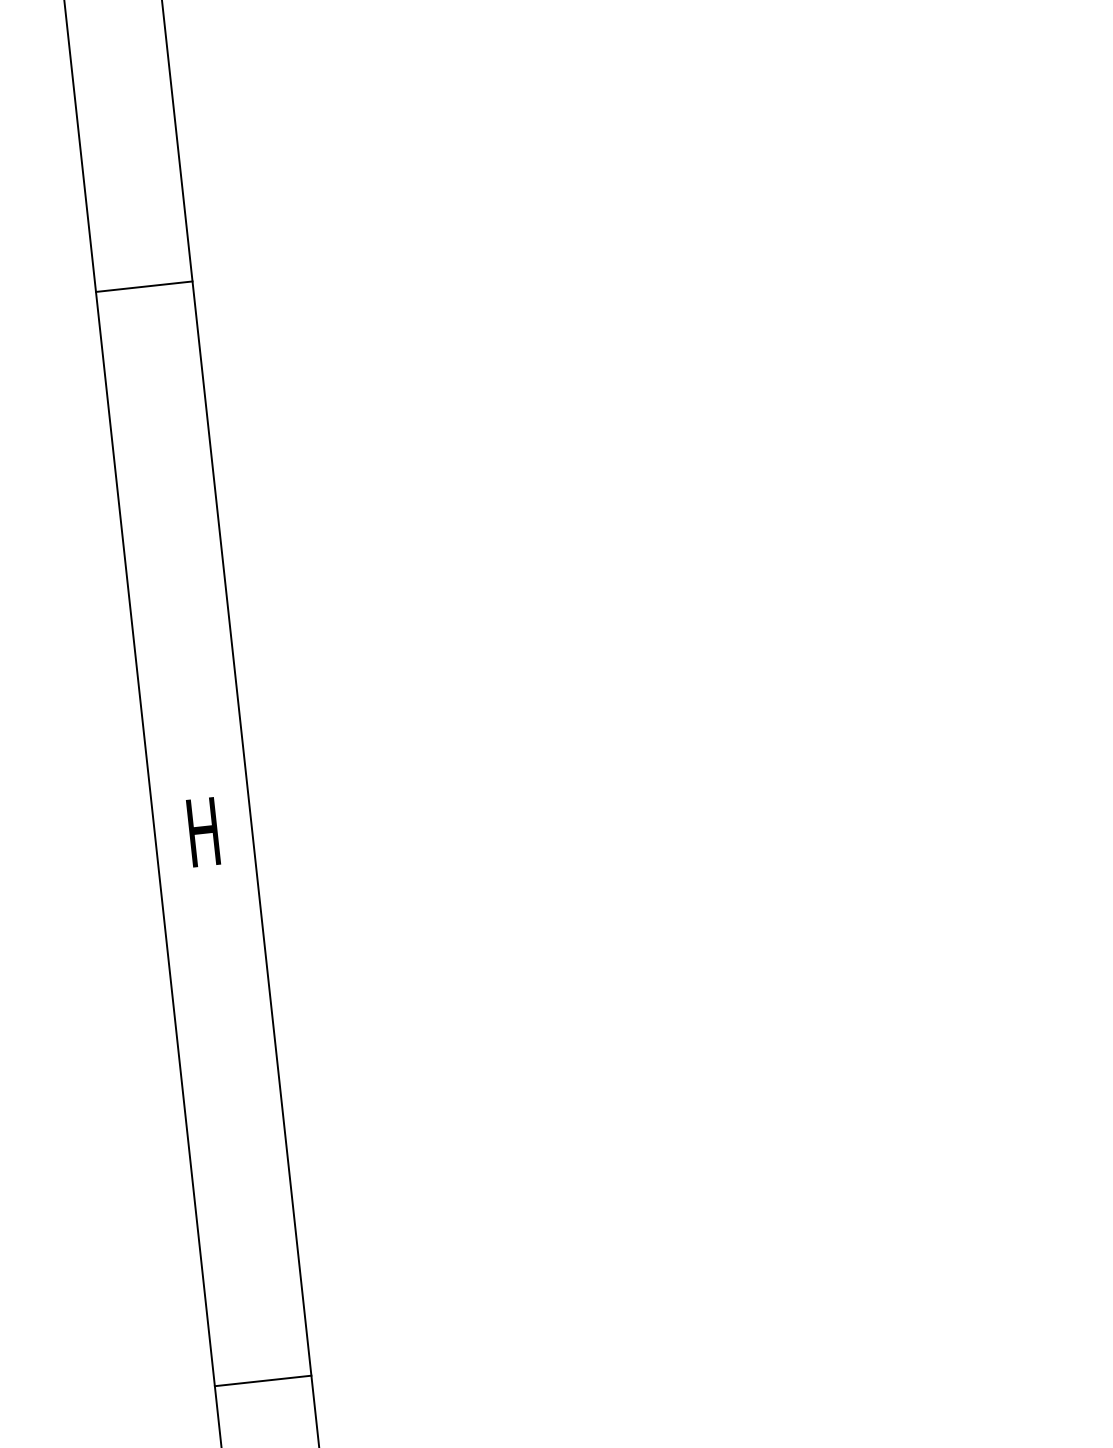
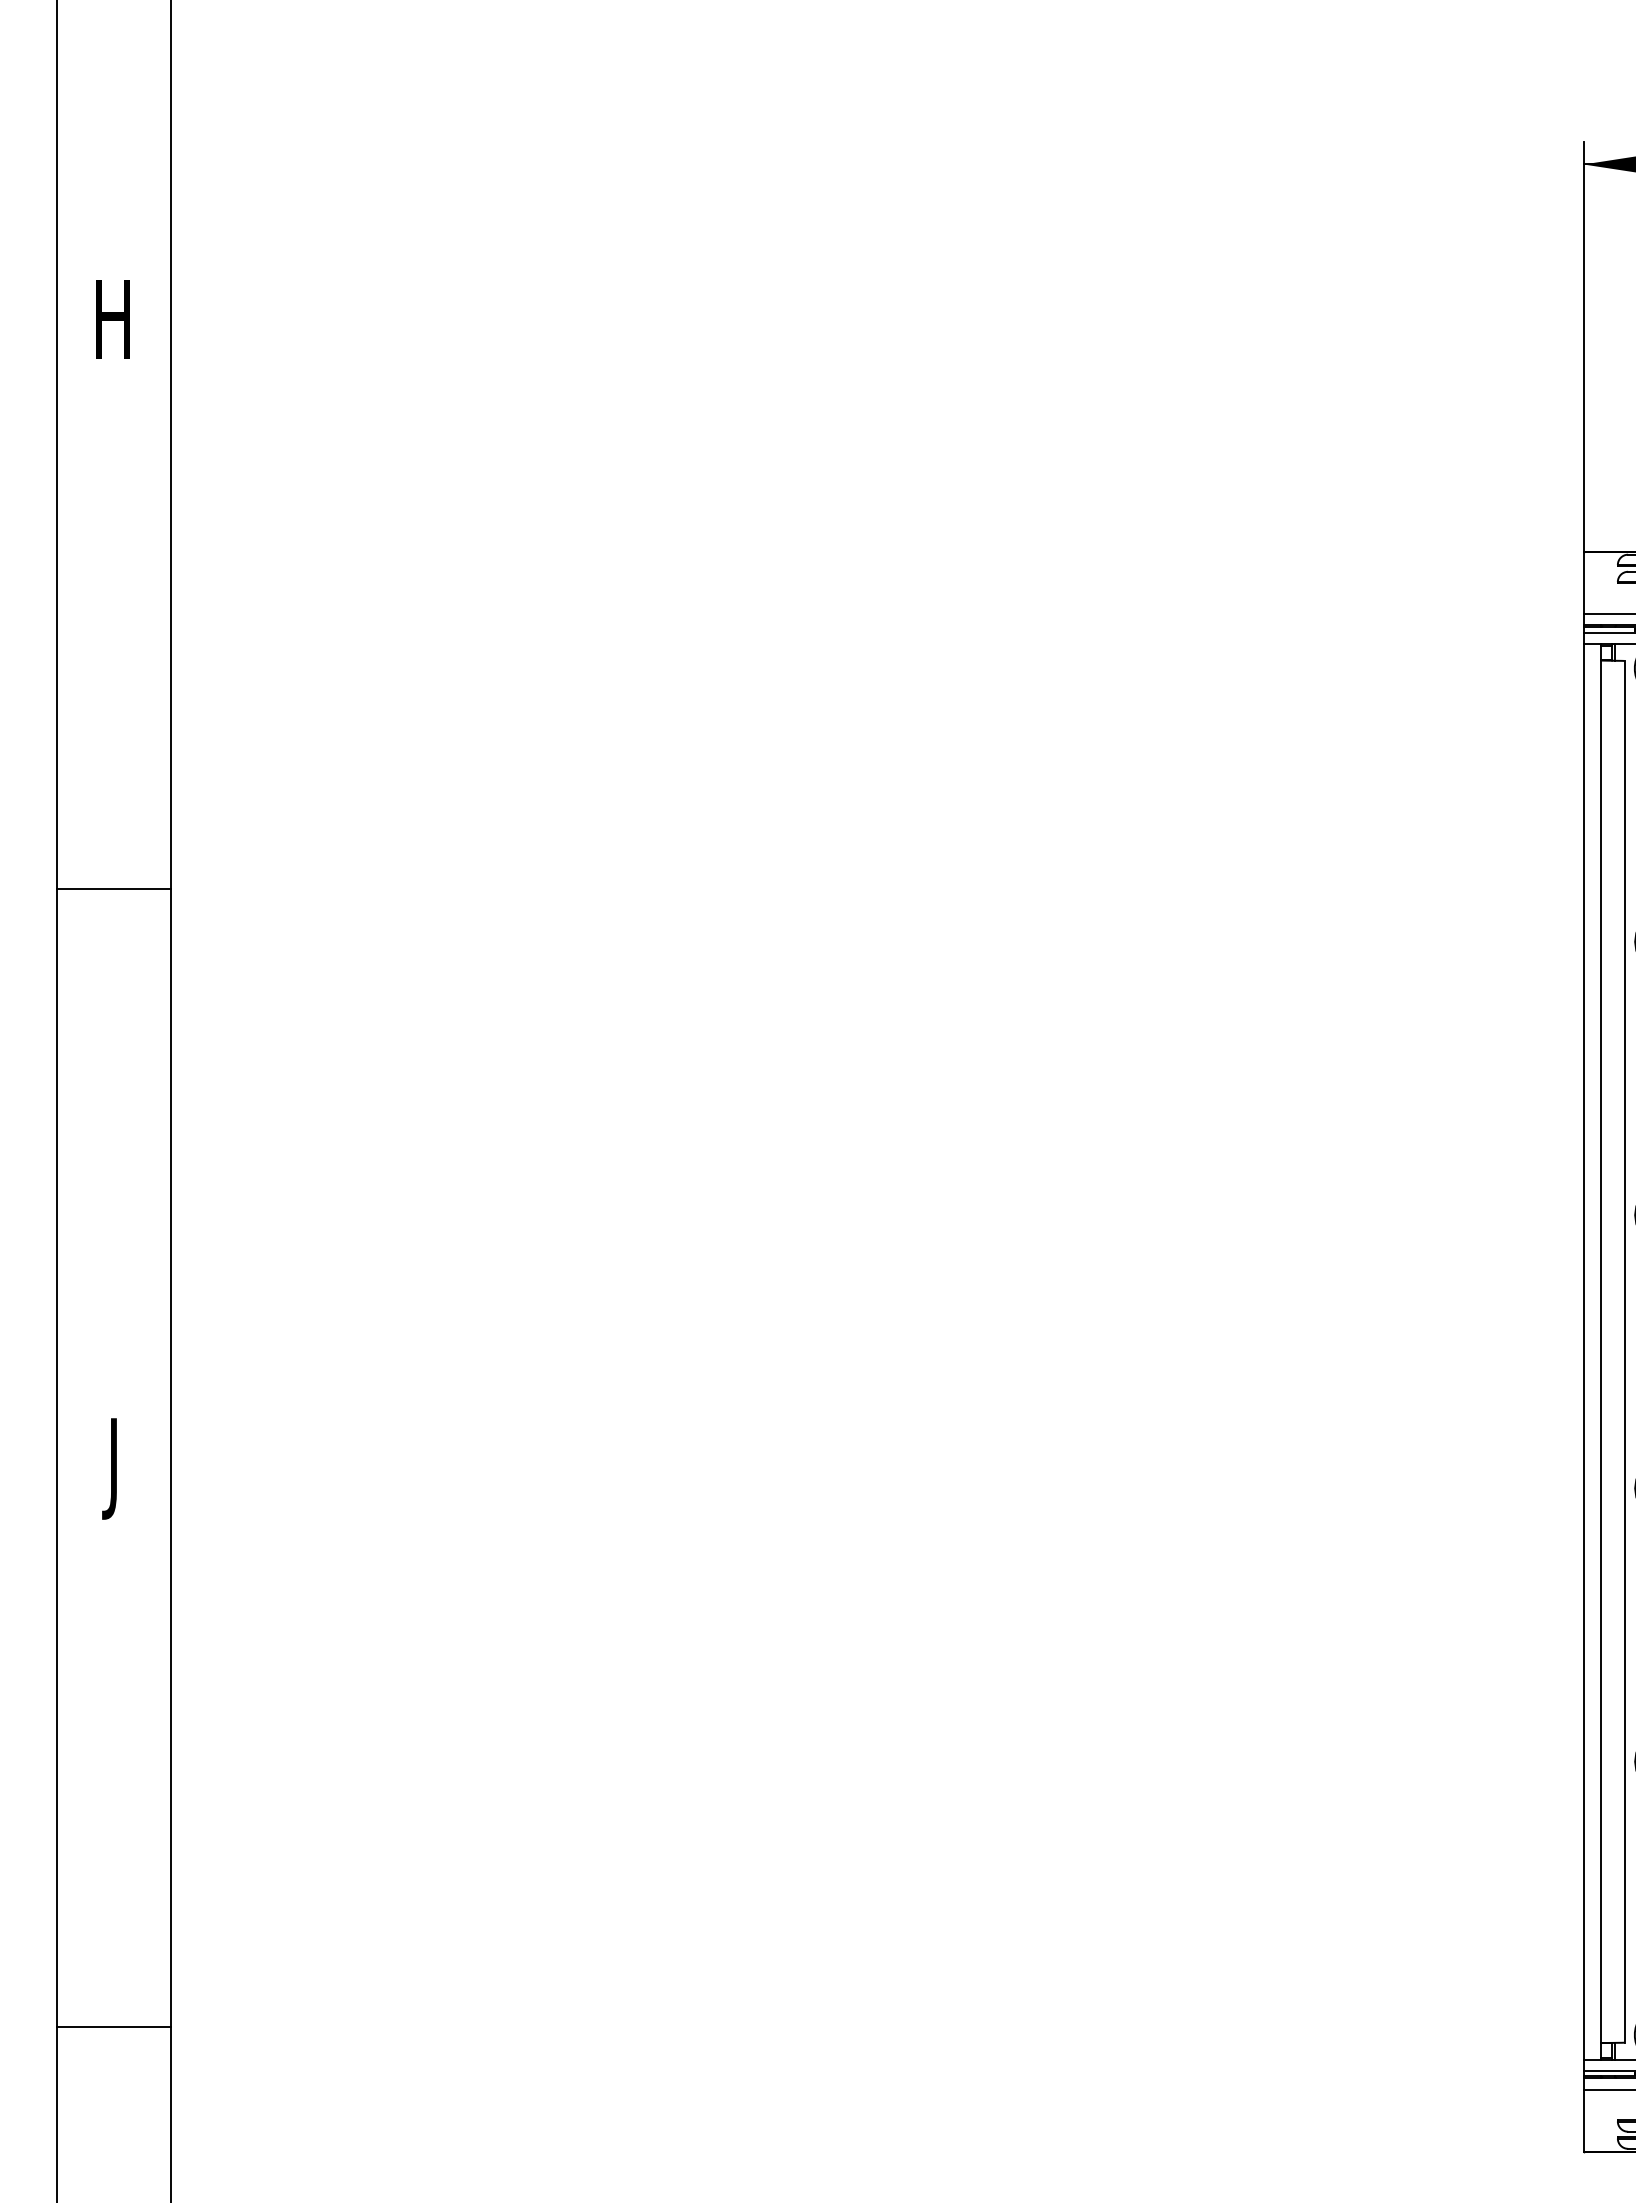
line: (143, 286) -> (113, 888), moved
text: (204, 841) -> (113, 1468), H -> J
line: (262, 1381) -> (113, 2027), moved

